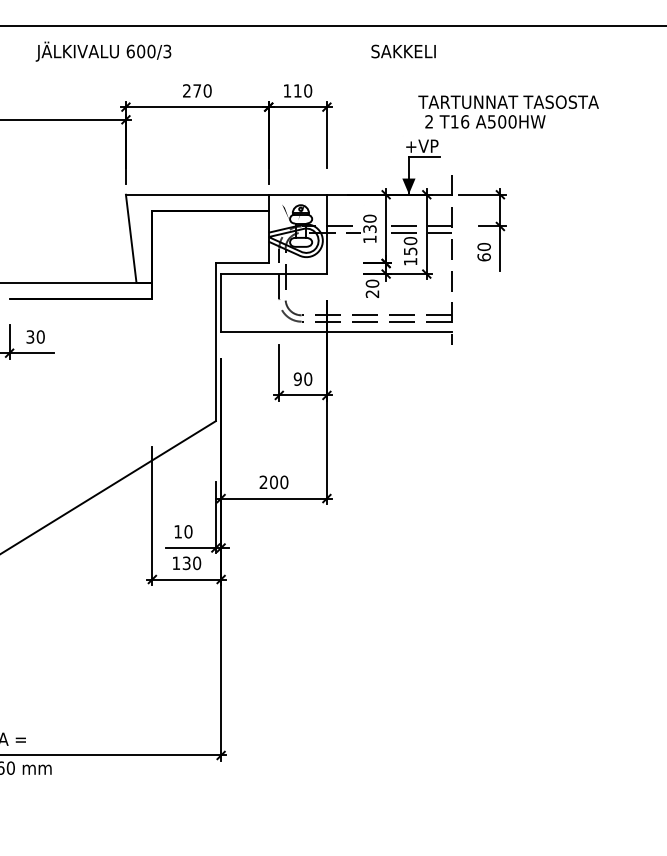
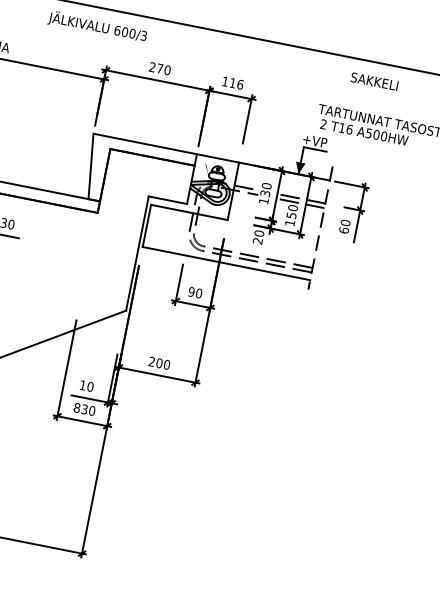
text: (403, 51) -> (374, 81), moved
text: (308, 90) -> (240, 84), 110 -> 116
text: (176, 563) -> (77, 408), 130 -> 830

